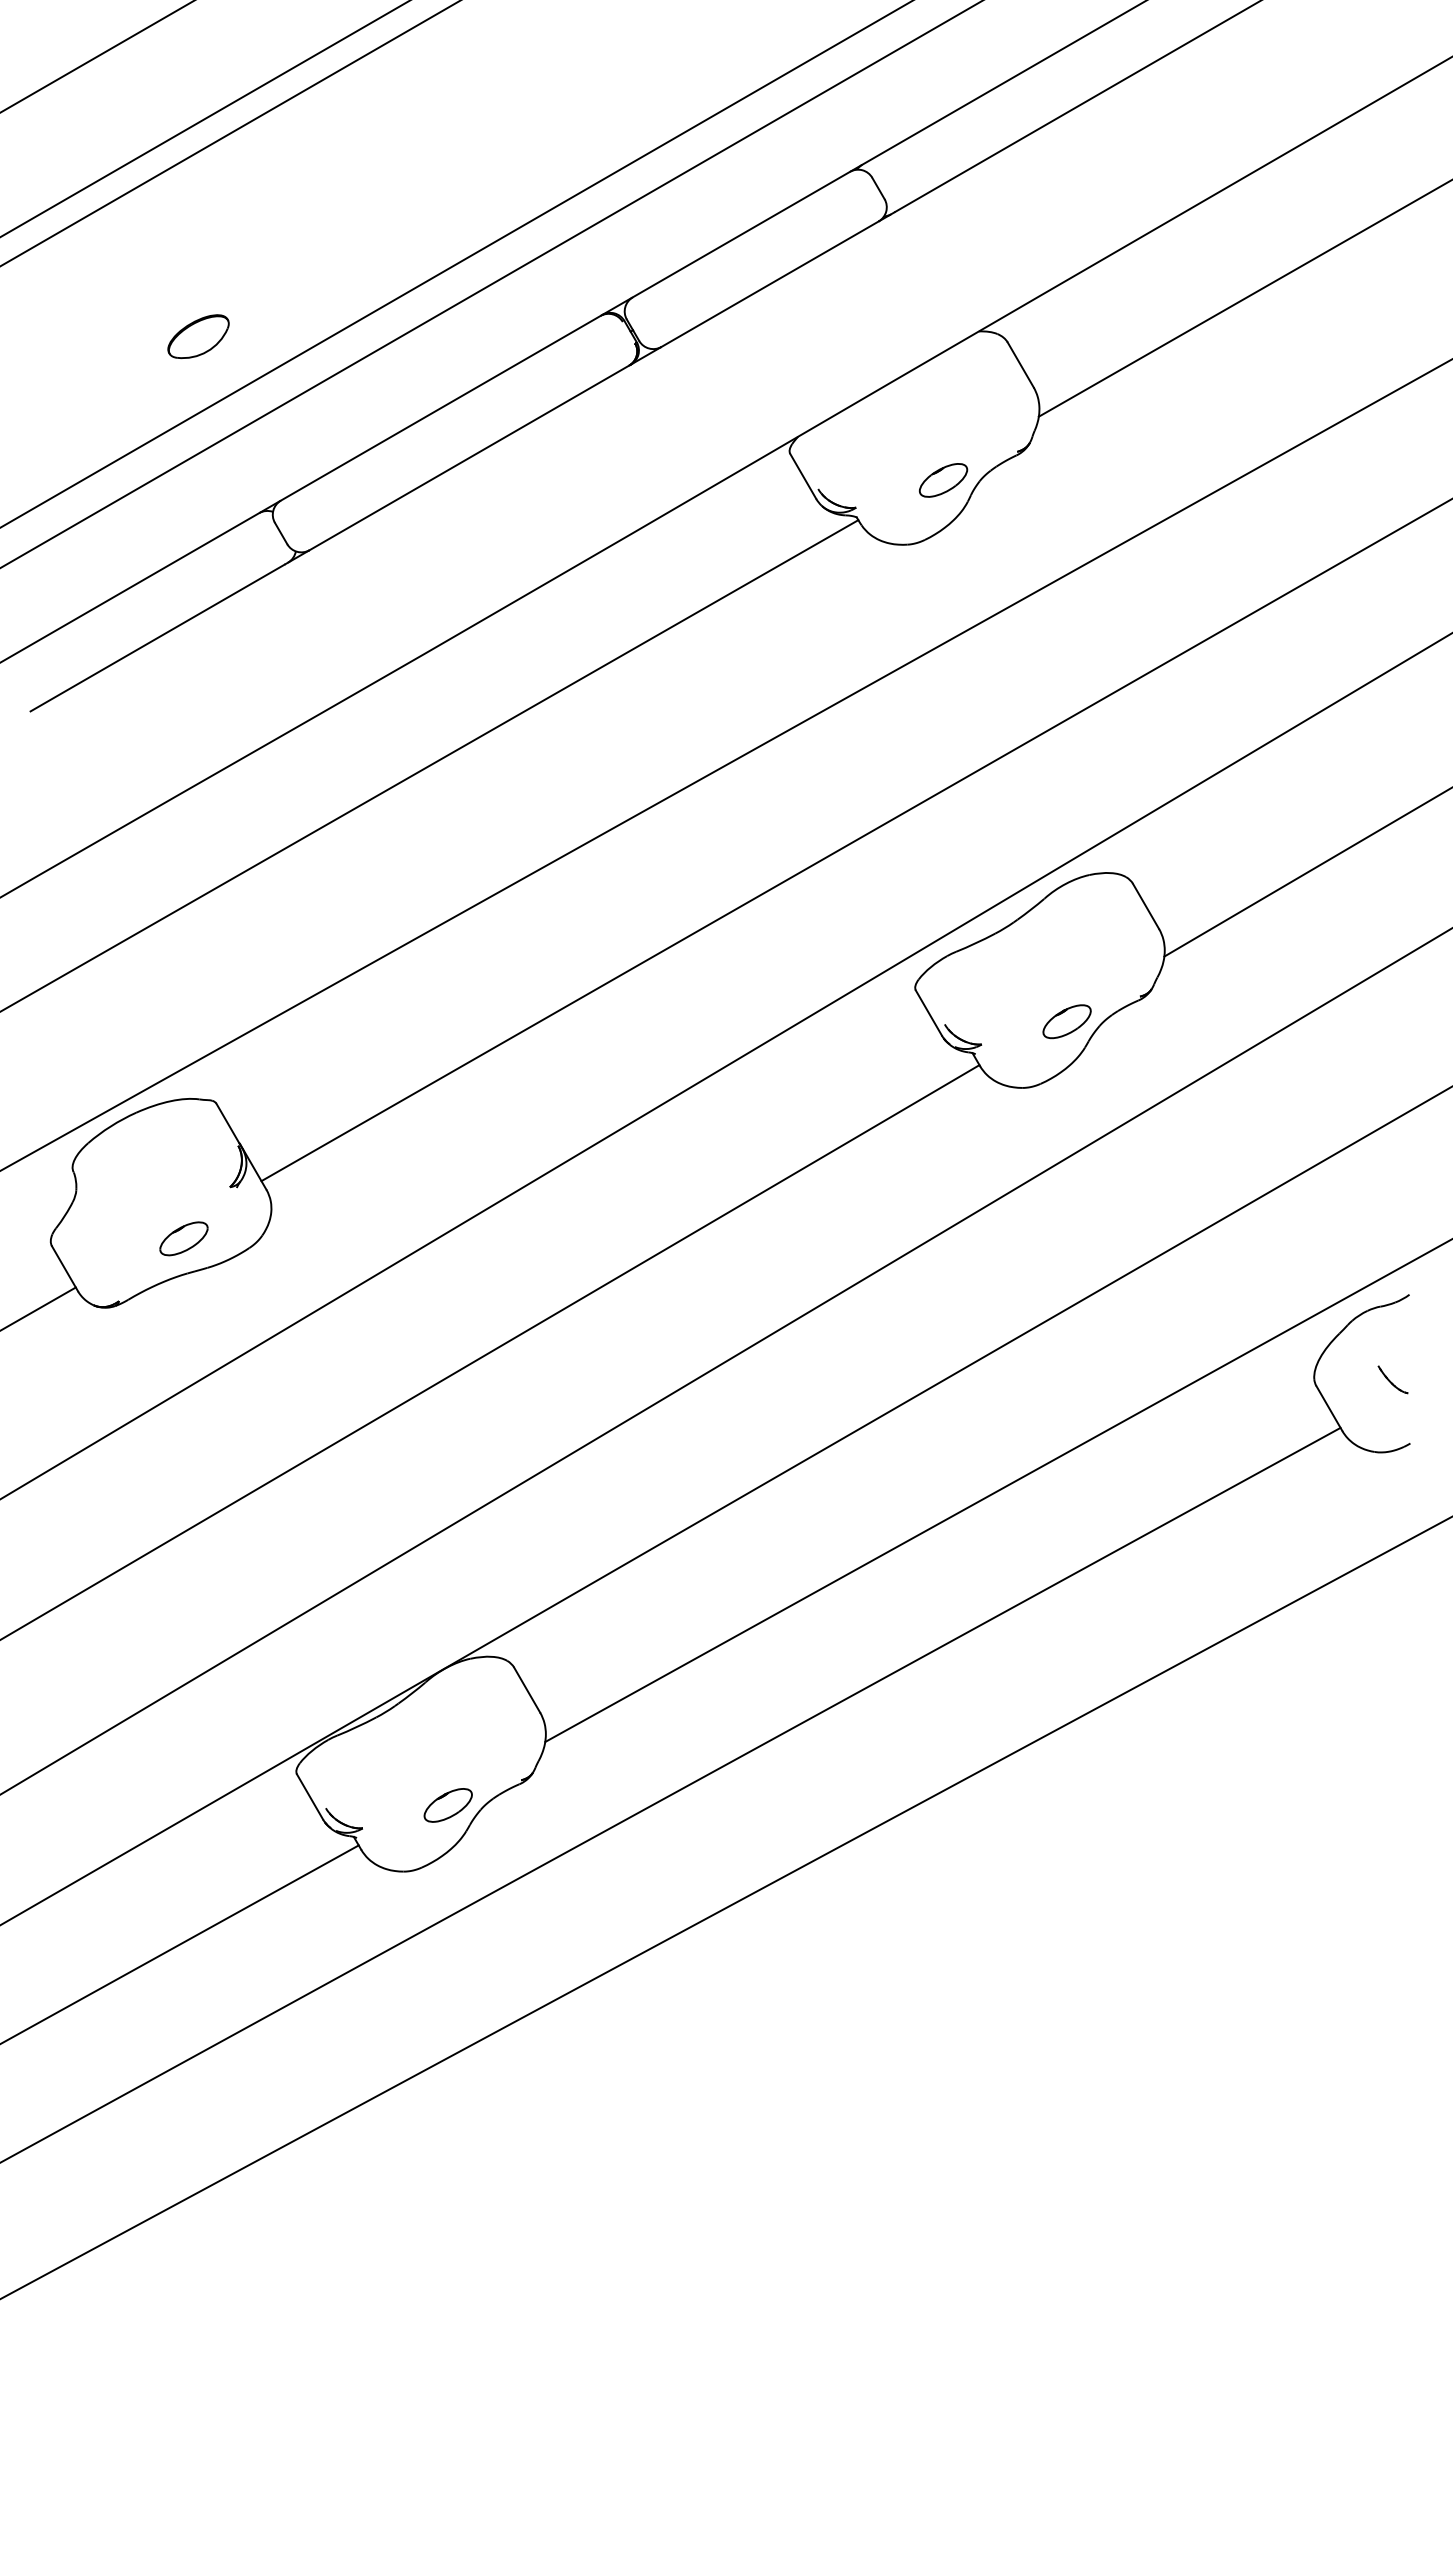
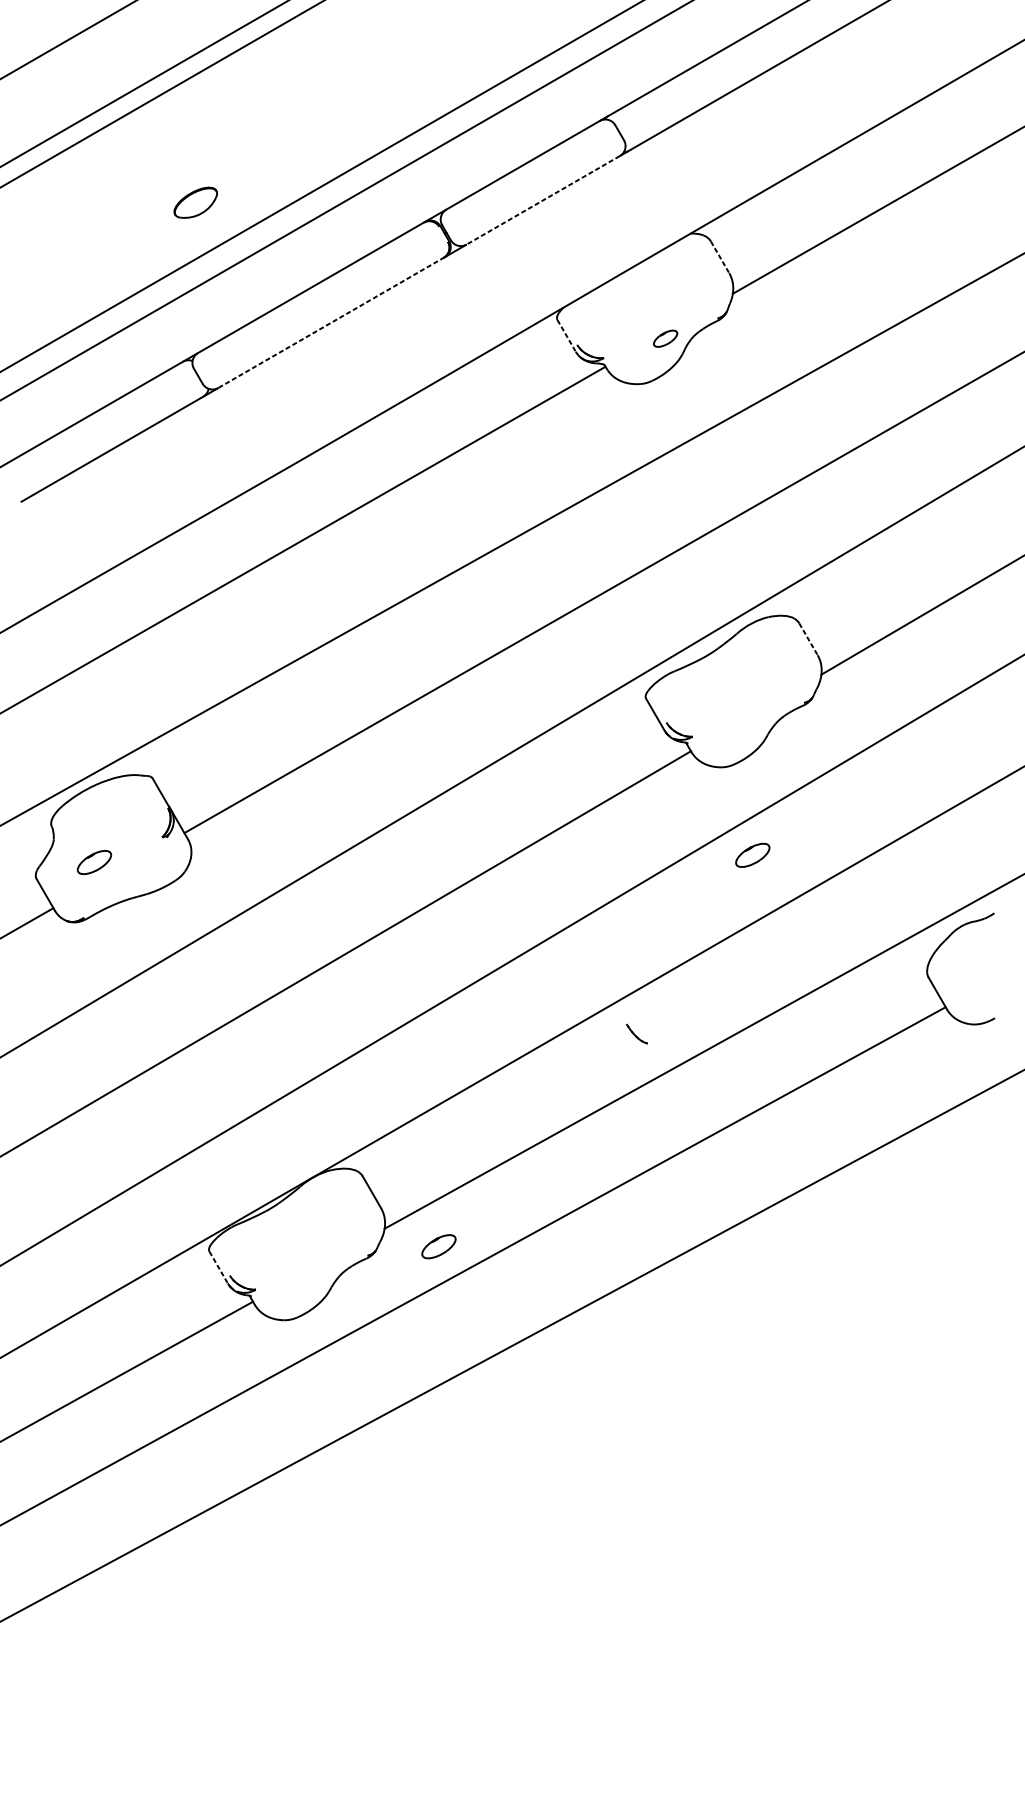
line: (769, 284) -> (542, 200), solid -> dashed
part: (198, 336) -> (195, 202), moved
line: (1020, 365) -> (719, 257), solid -> dashed
line: (469, 457) -> (331, 322), solid -> dashed
line: (803, 476) -> (566, 335), solid -> dashed
part: (943, 480) -> (665, 338), size x0.7
line: (1146, 906) -> (808, 639), solid -> dashed
part: (1066, 1021) -> (752, 855), moved
part: (183, 1238) -> (94, 862), moved
part: (1392, 1379) -> (636, 1033), moved
line: (310, 1796) -> (219, 1267), solid -> dashed
part: (447, 1805) -> (438, 1246), moved

